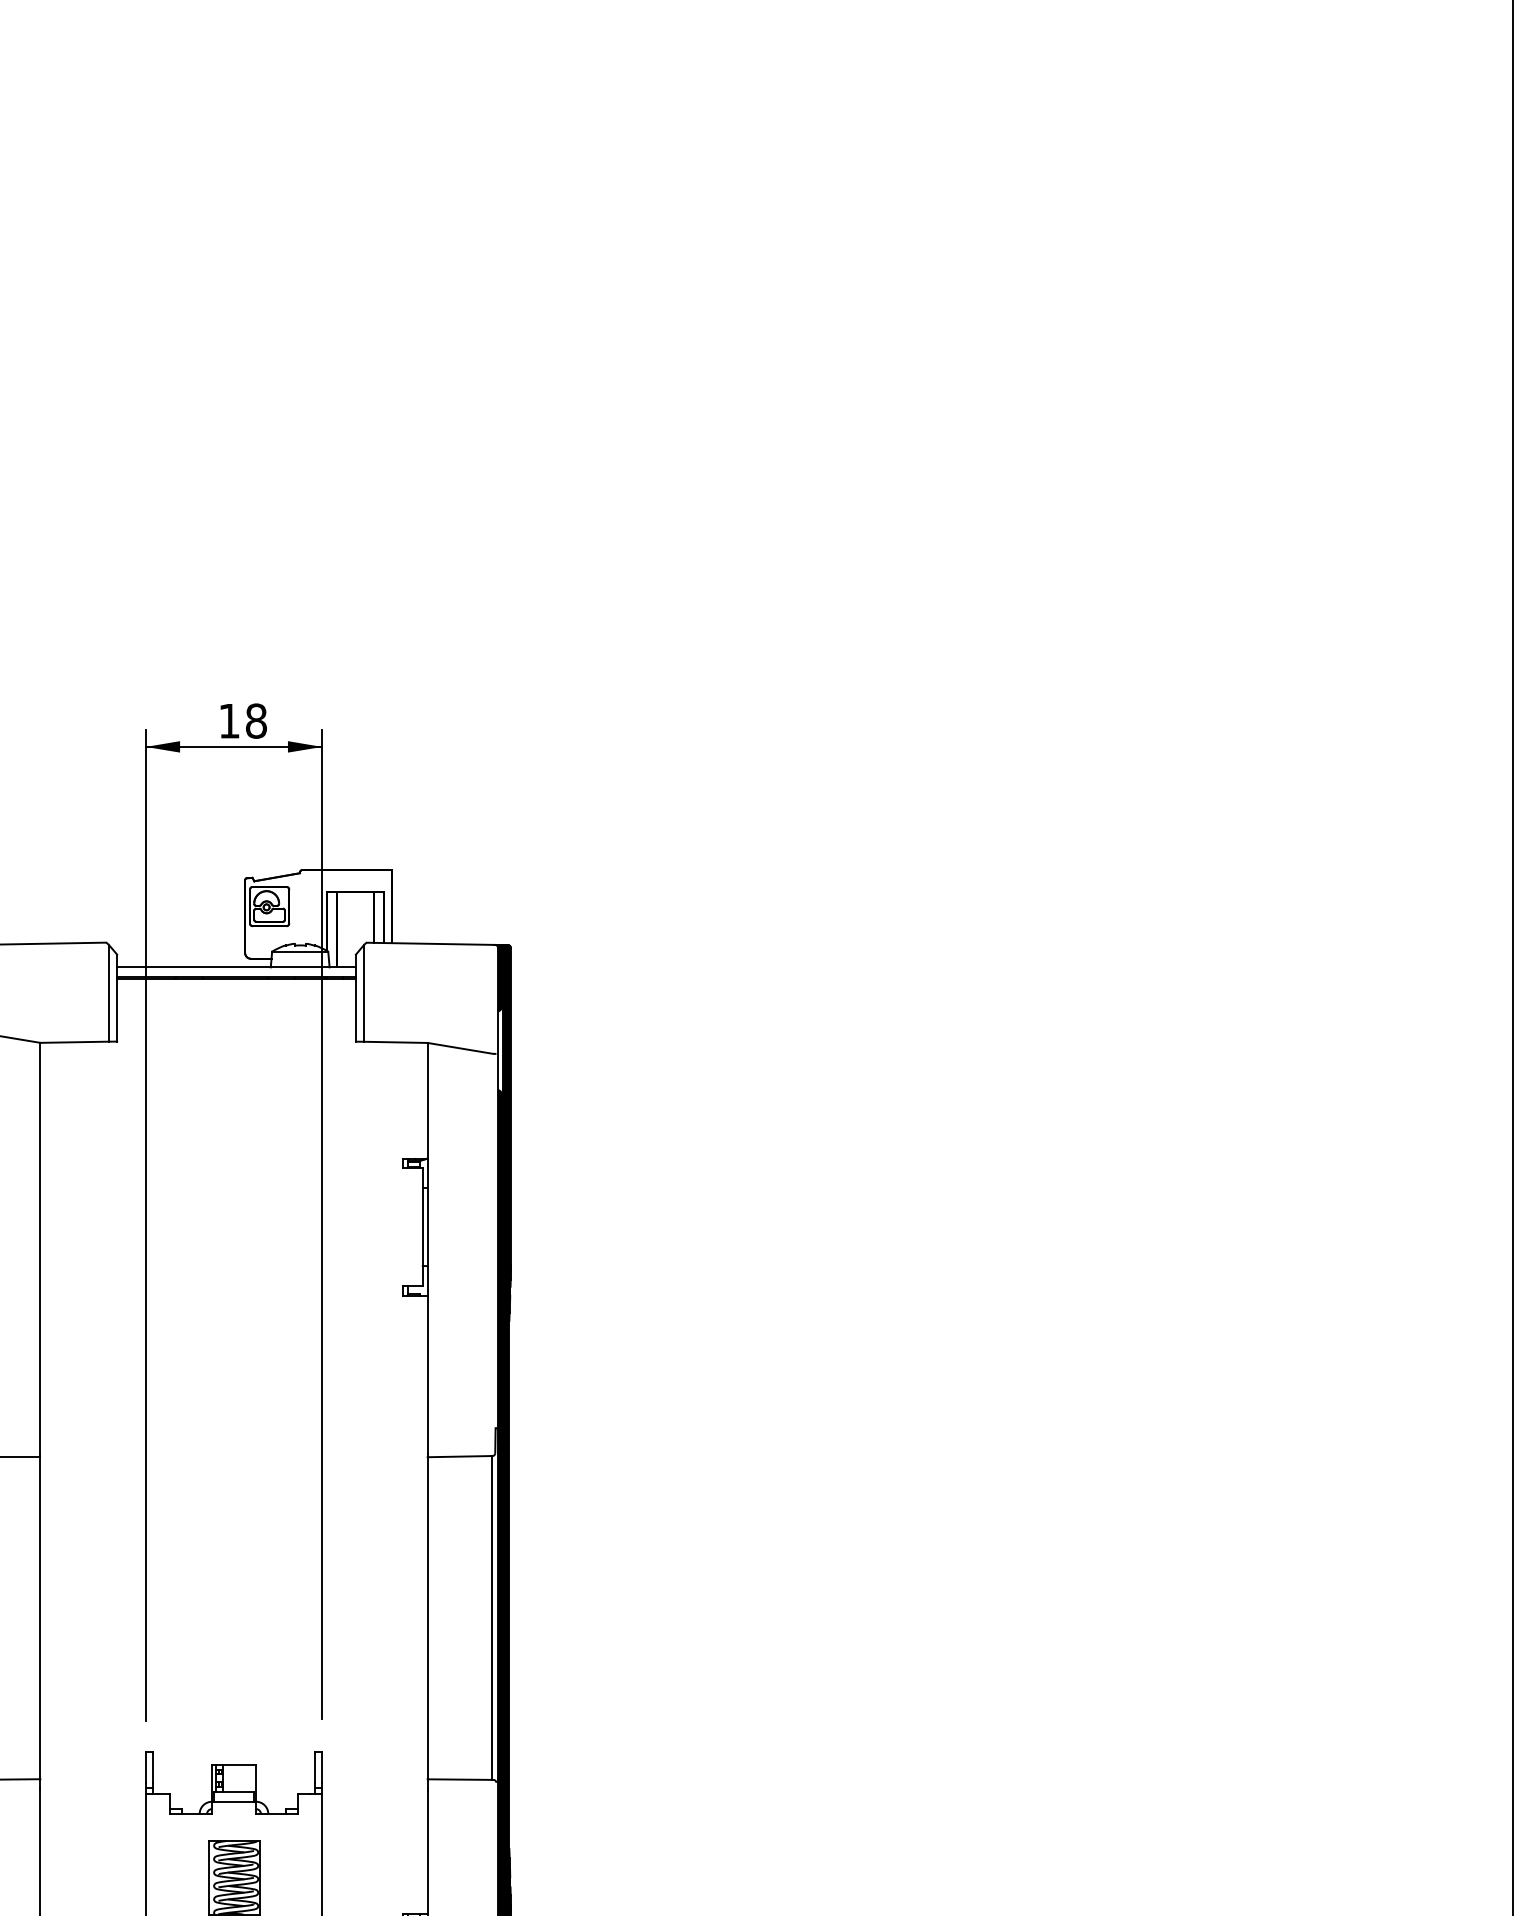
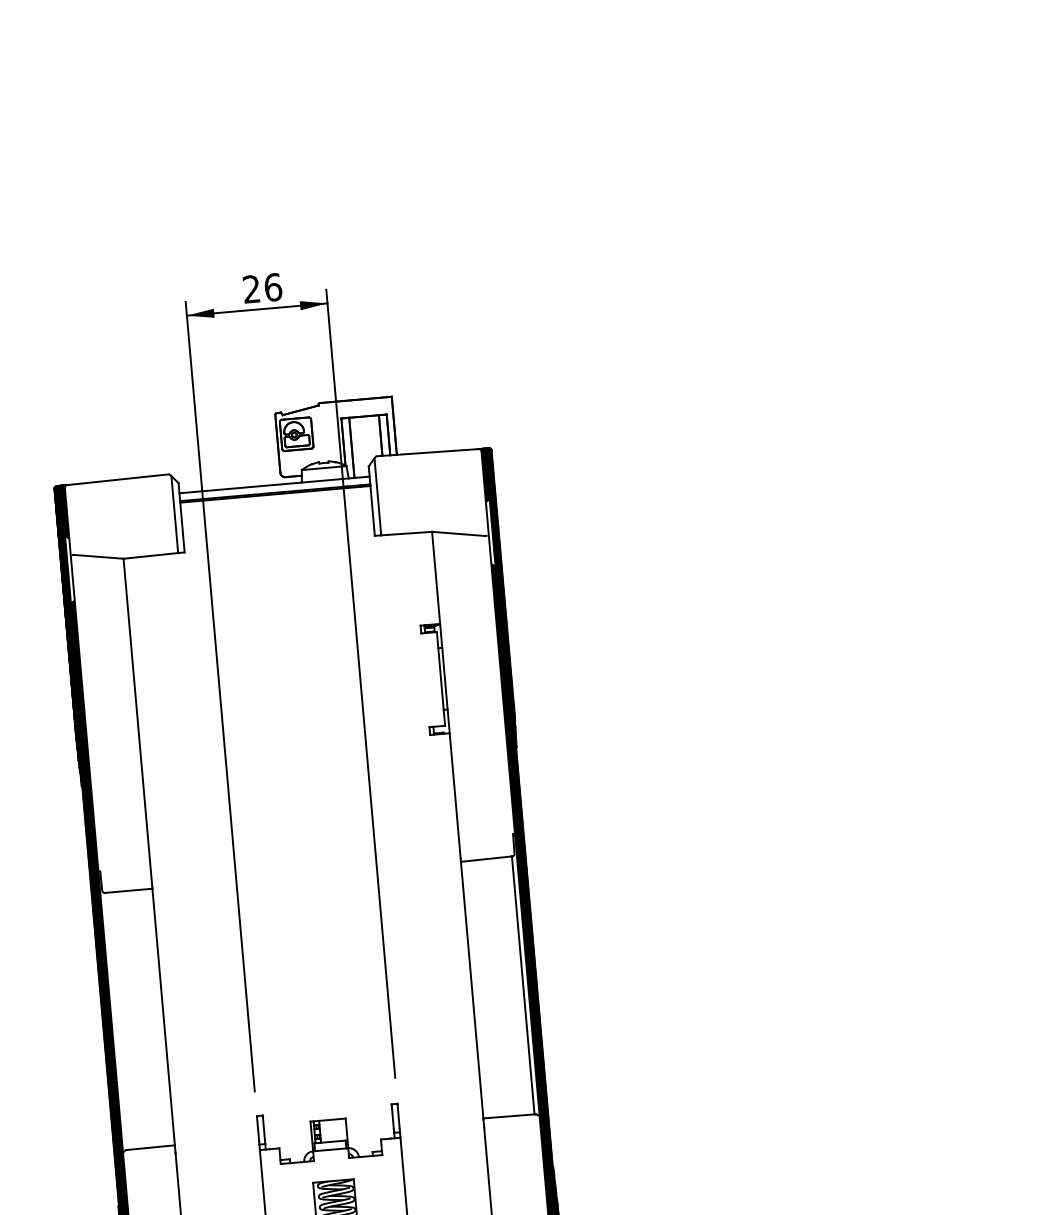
text: (243, 720) -> (262, 287), 18 -> 26

